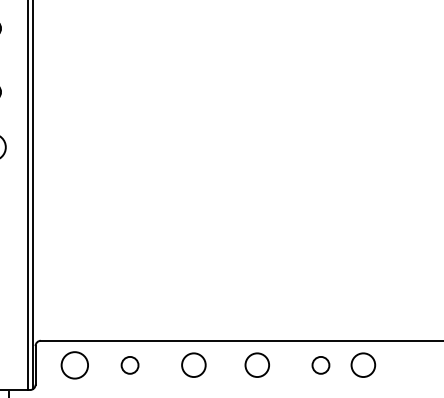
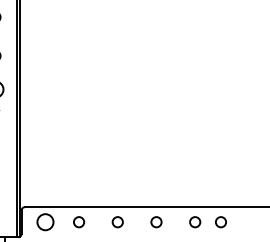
circle: (193, 365) -> (117, 222), size x0.71
circle: (257, 365) -> (156, 222), size x0.71
circle: (362, 365) -> (220, 222), size x0.71

